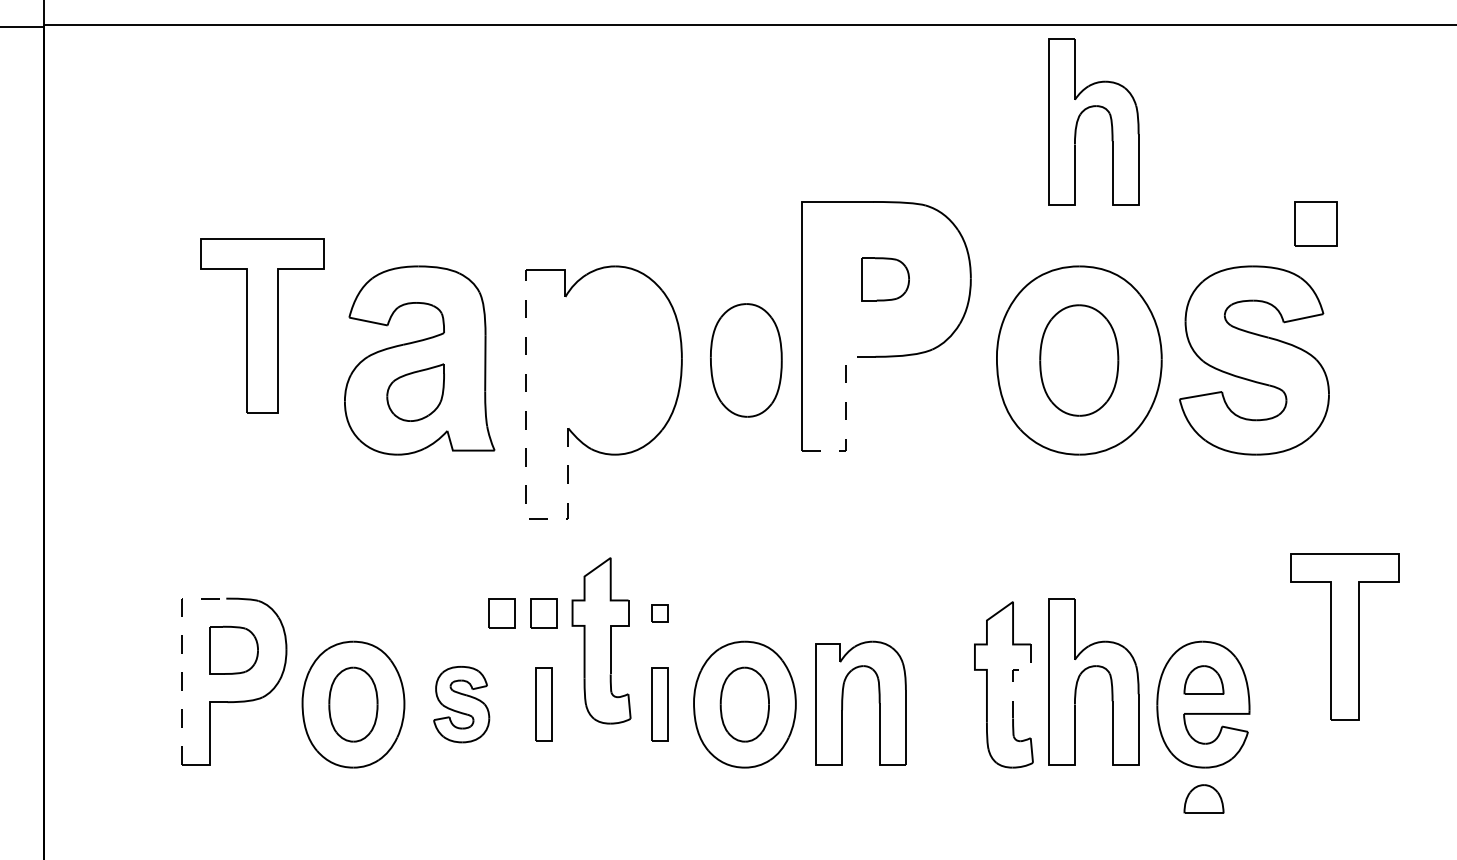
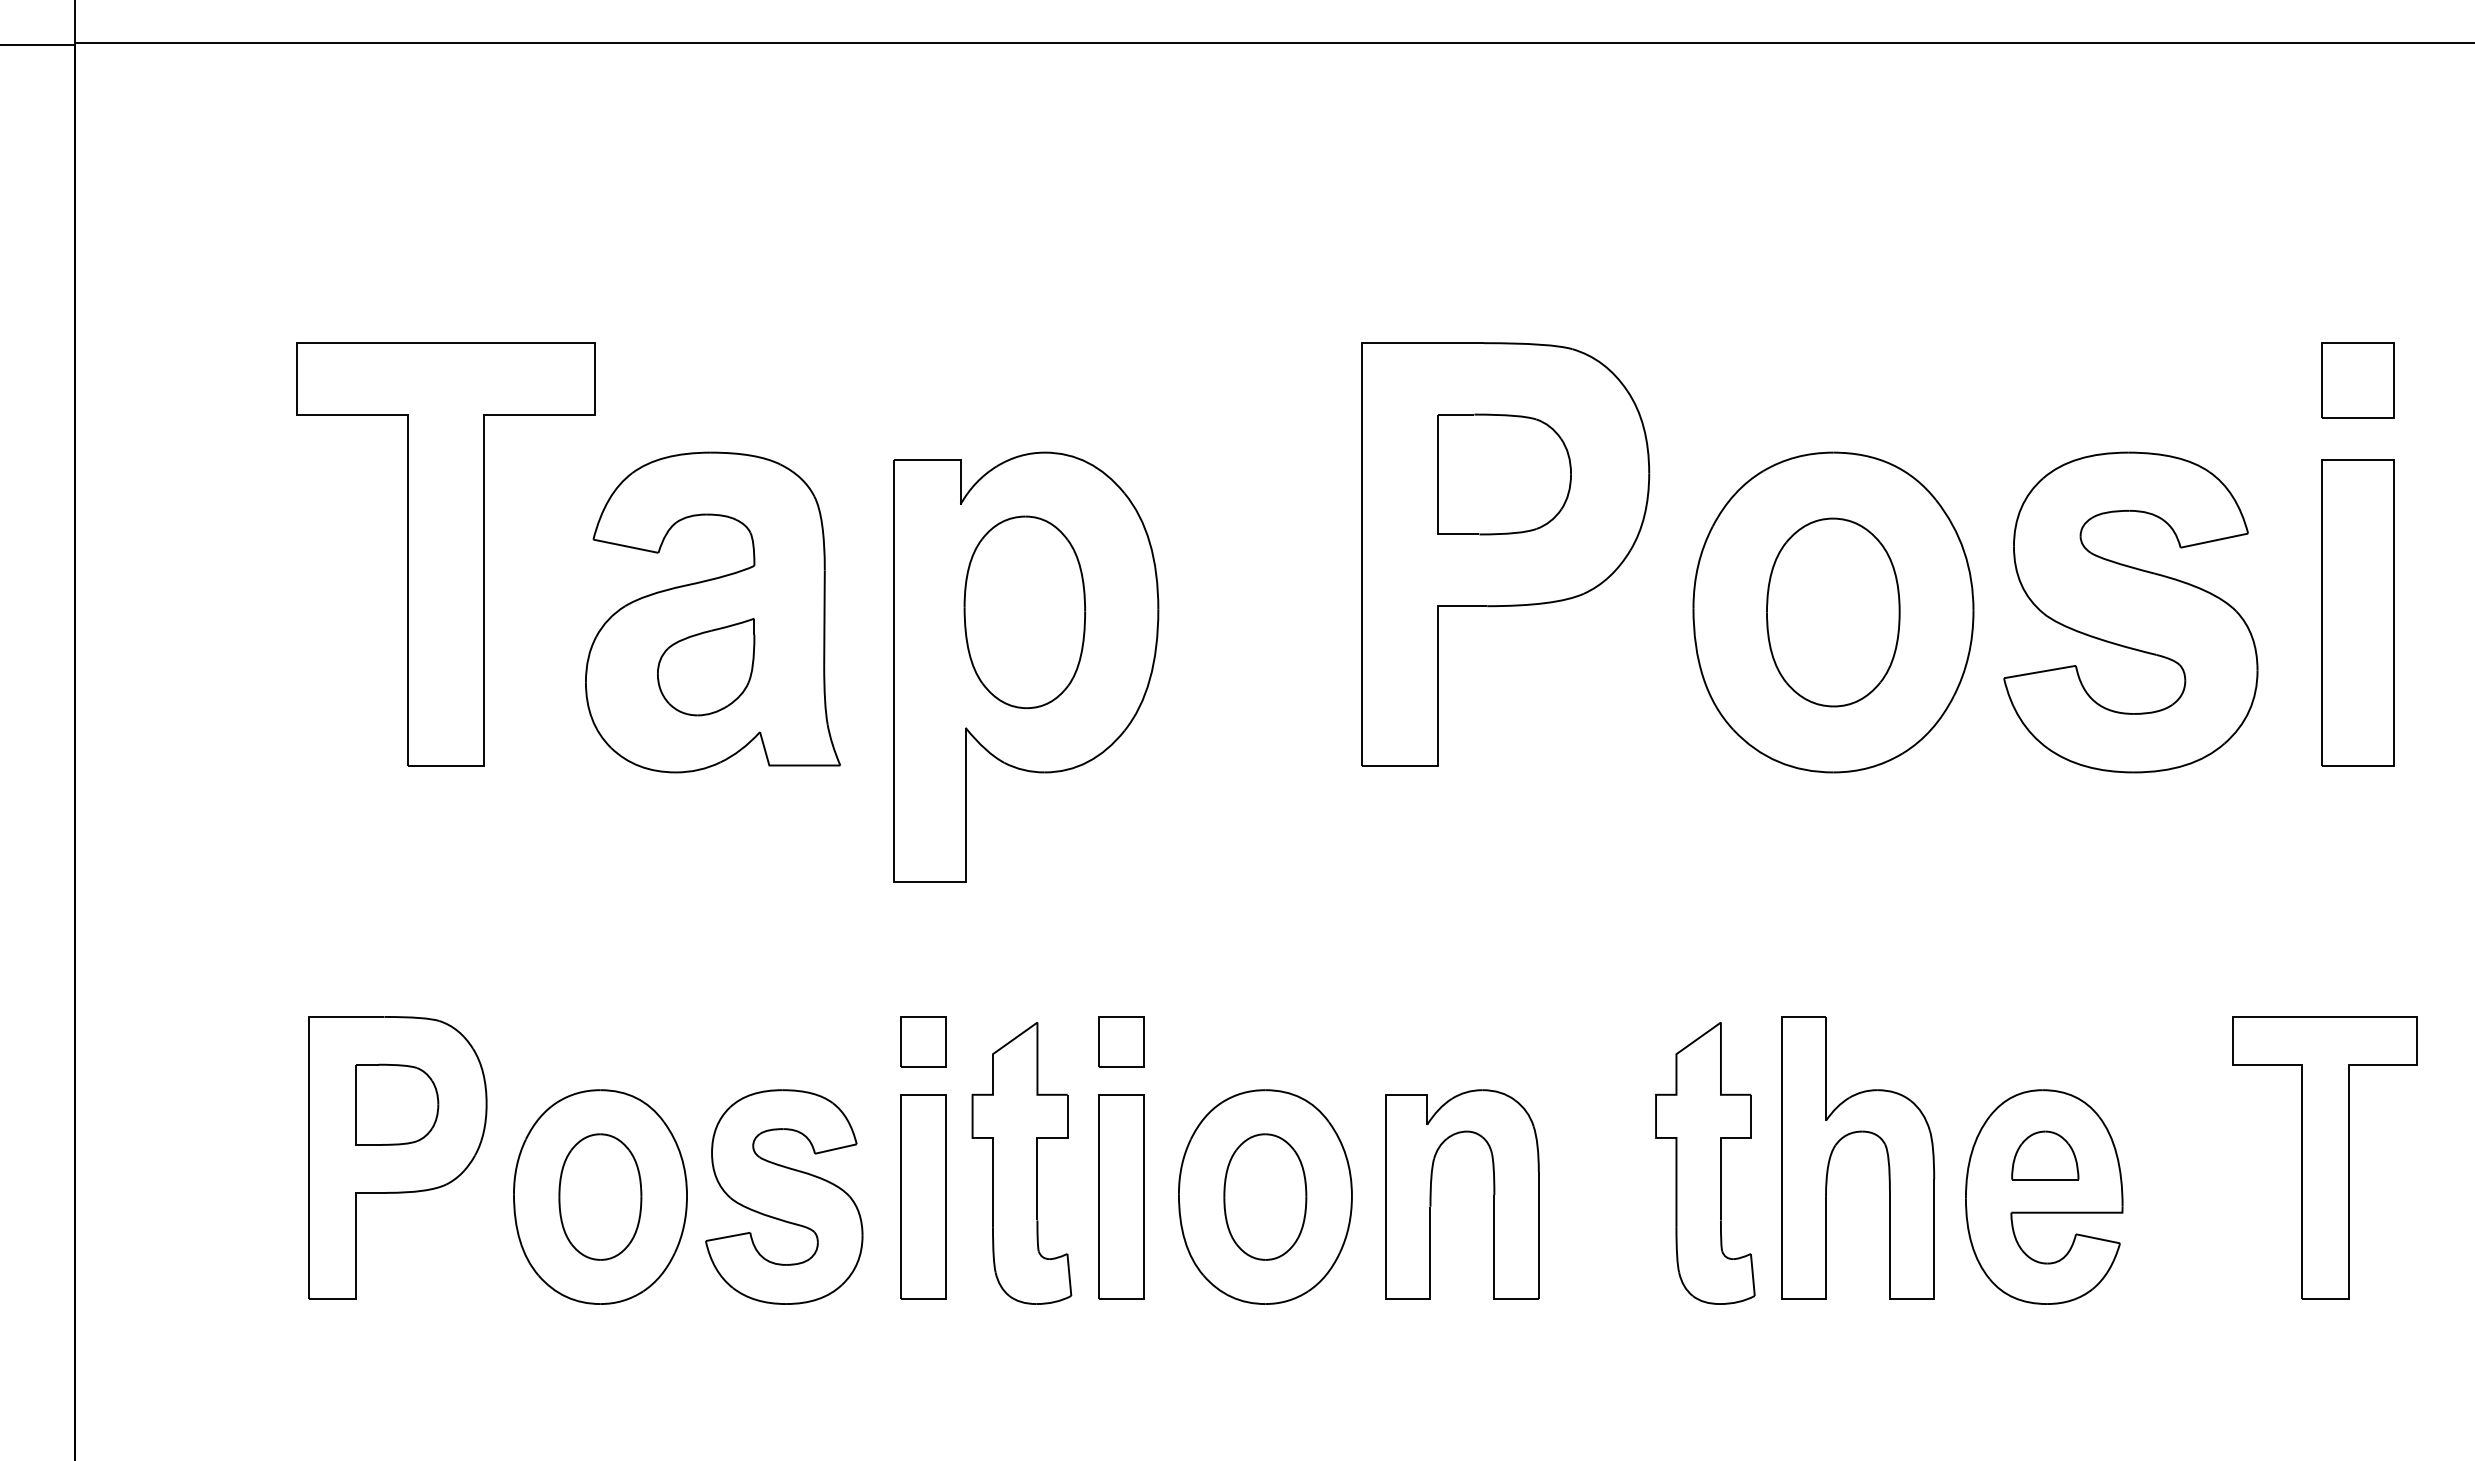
part: (1087, 109) -> (1847, 186), removed
part: (1315, 223) -> (2356, 379), moved
part: (885, 279) -> (1504, 474), size x1.67
part: (262, 326) -> (445, 554), size x1.43
part: (746, 360) -> (1025, 612), moved
part: (1387, 360) -> (2356, 612), added
line: (846, 411) -> (1437, 699), dashed -> solid
line: (526, 462) -> (894, 785), dashed -> solid
part: (501, 613) -> (851, 1042), removed
part: (659, 613) -> (1120, 1042), size x1.67
part: (1344, 636) -> (2324, 1157), moved
part: (601, 640) -> (1021, 1162), moved
line: (182, 658) -> (310, 1118), dashed -> solid
line: (1013, 671) -> (1721, 1140), dashed -> solid
part: (461, 704) -> (783, 1196), size x1.67
part: (543, 704) -> (923, 1196), size x1.67
part: (659, 704) -> (1120, 1196), size x1.67
part: (1203, 798) -> (2044, 1356), removed

